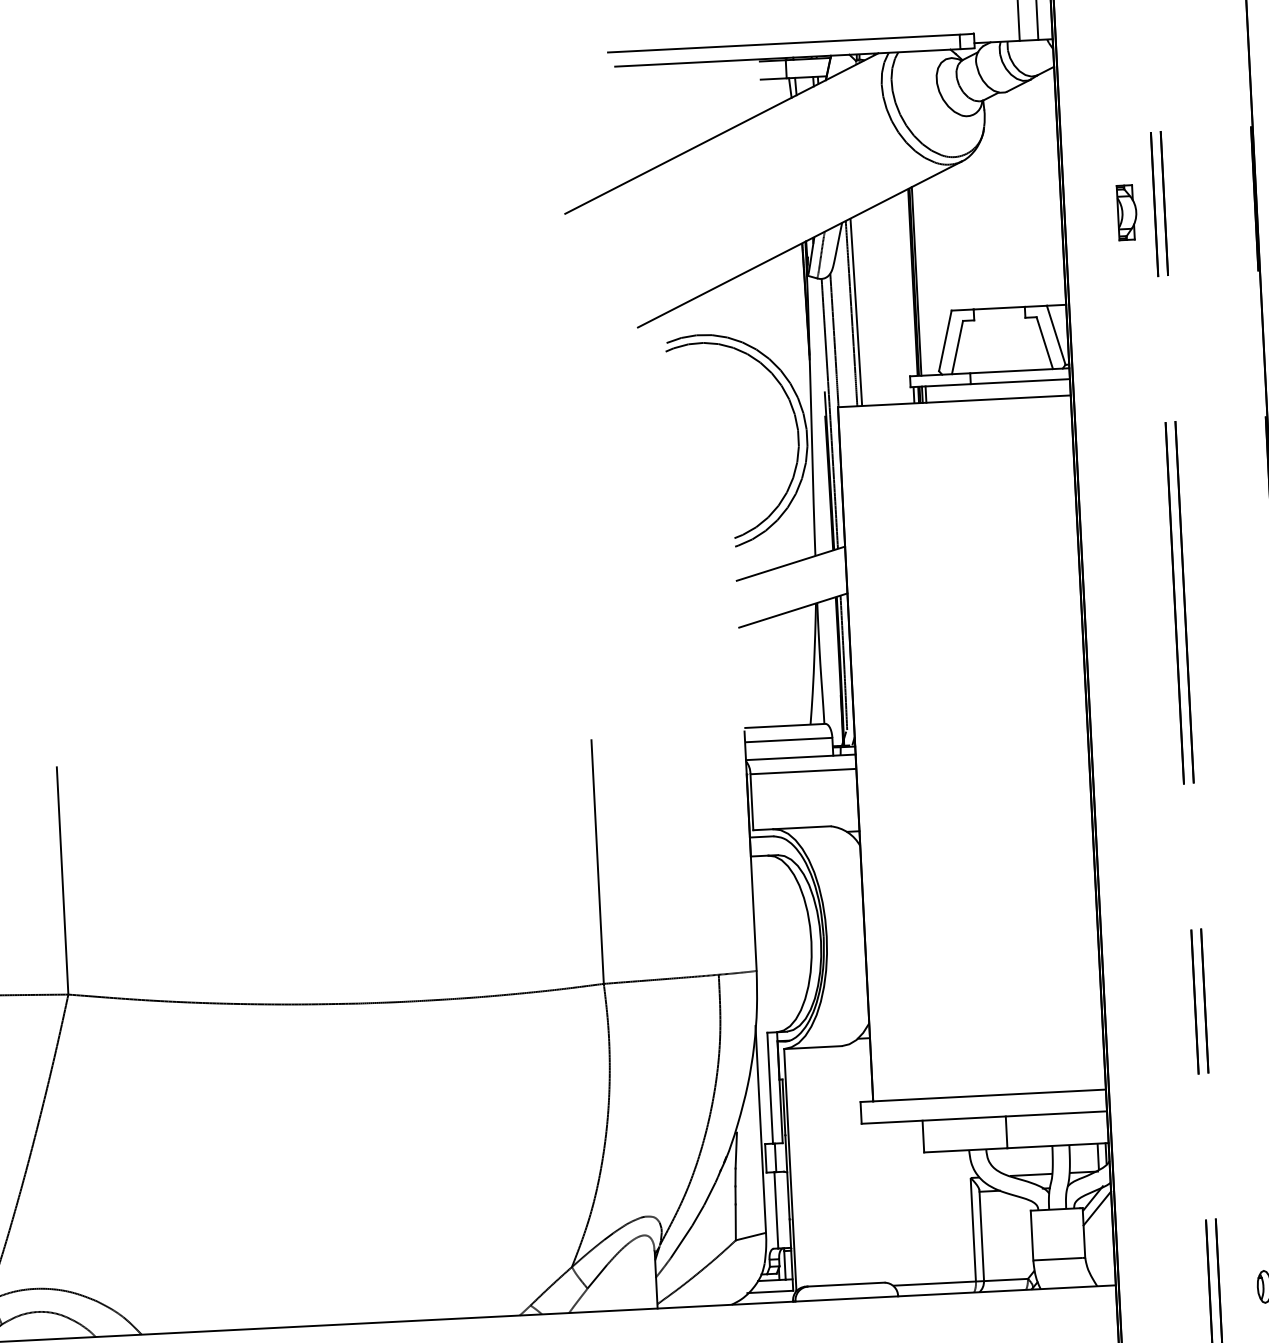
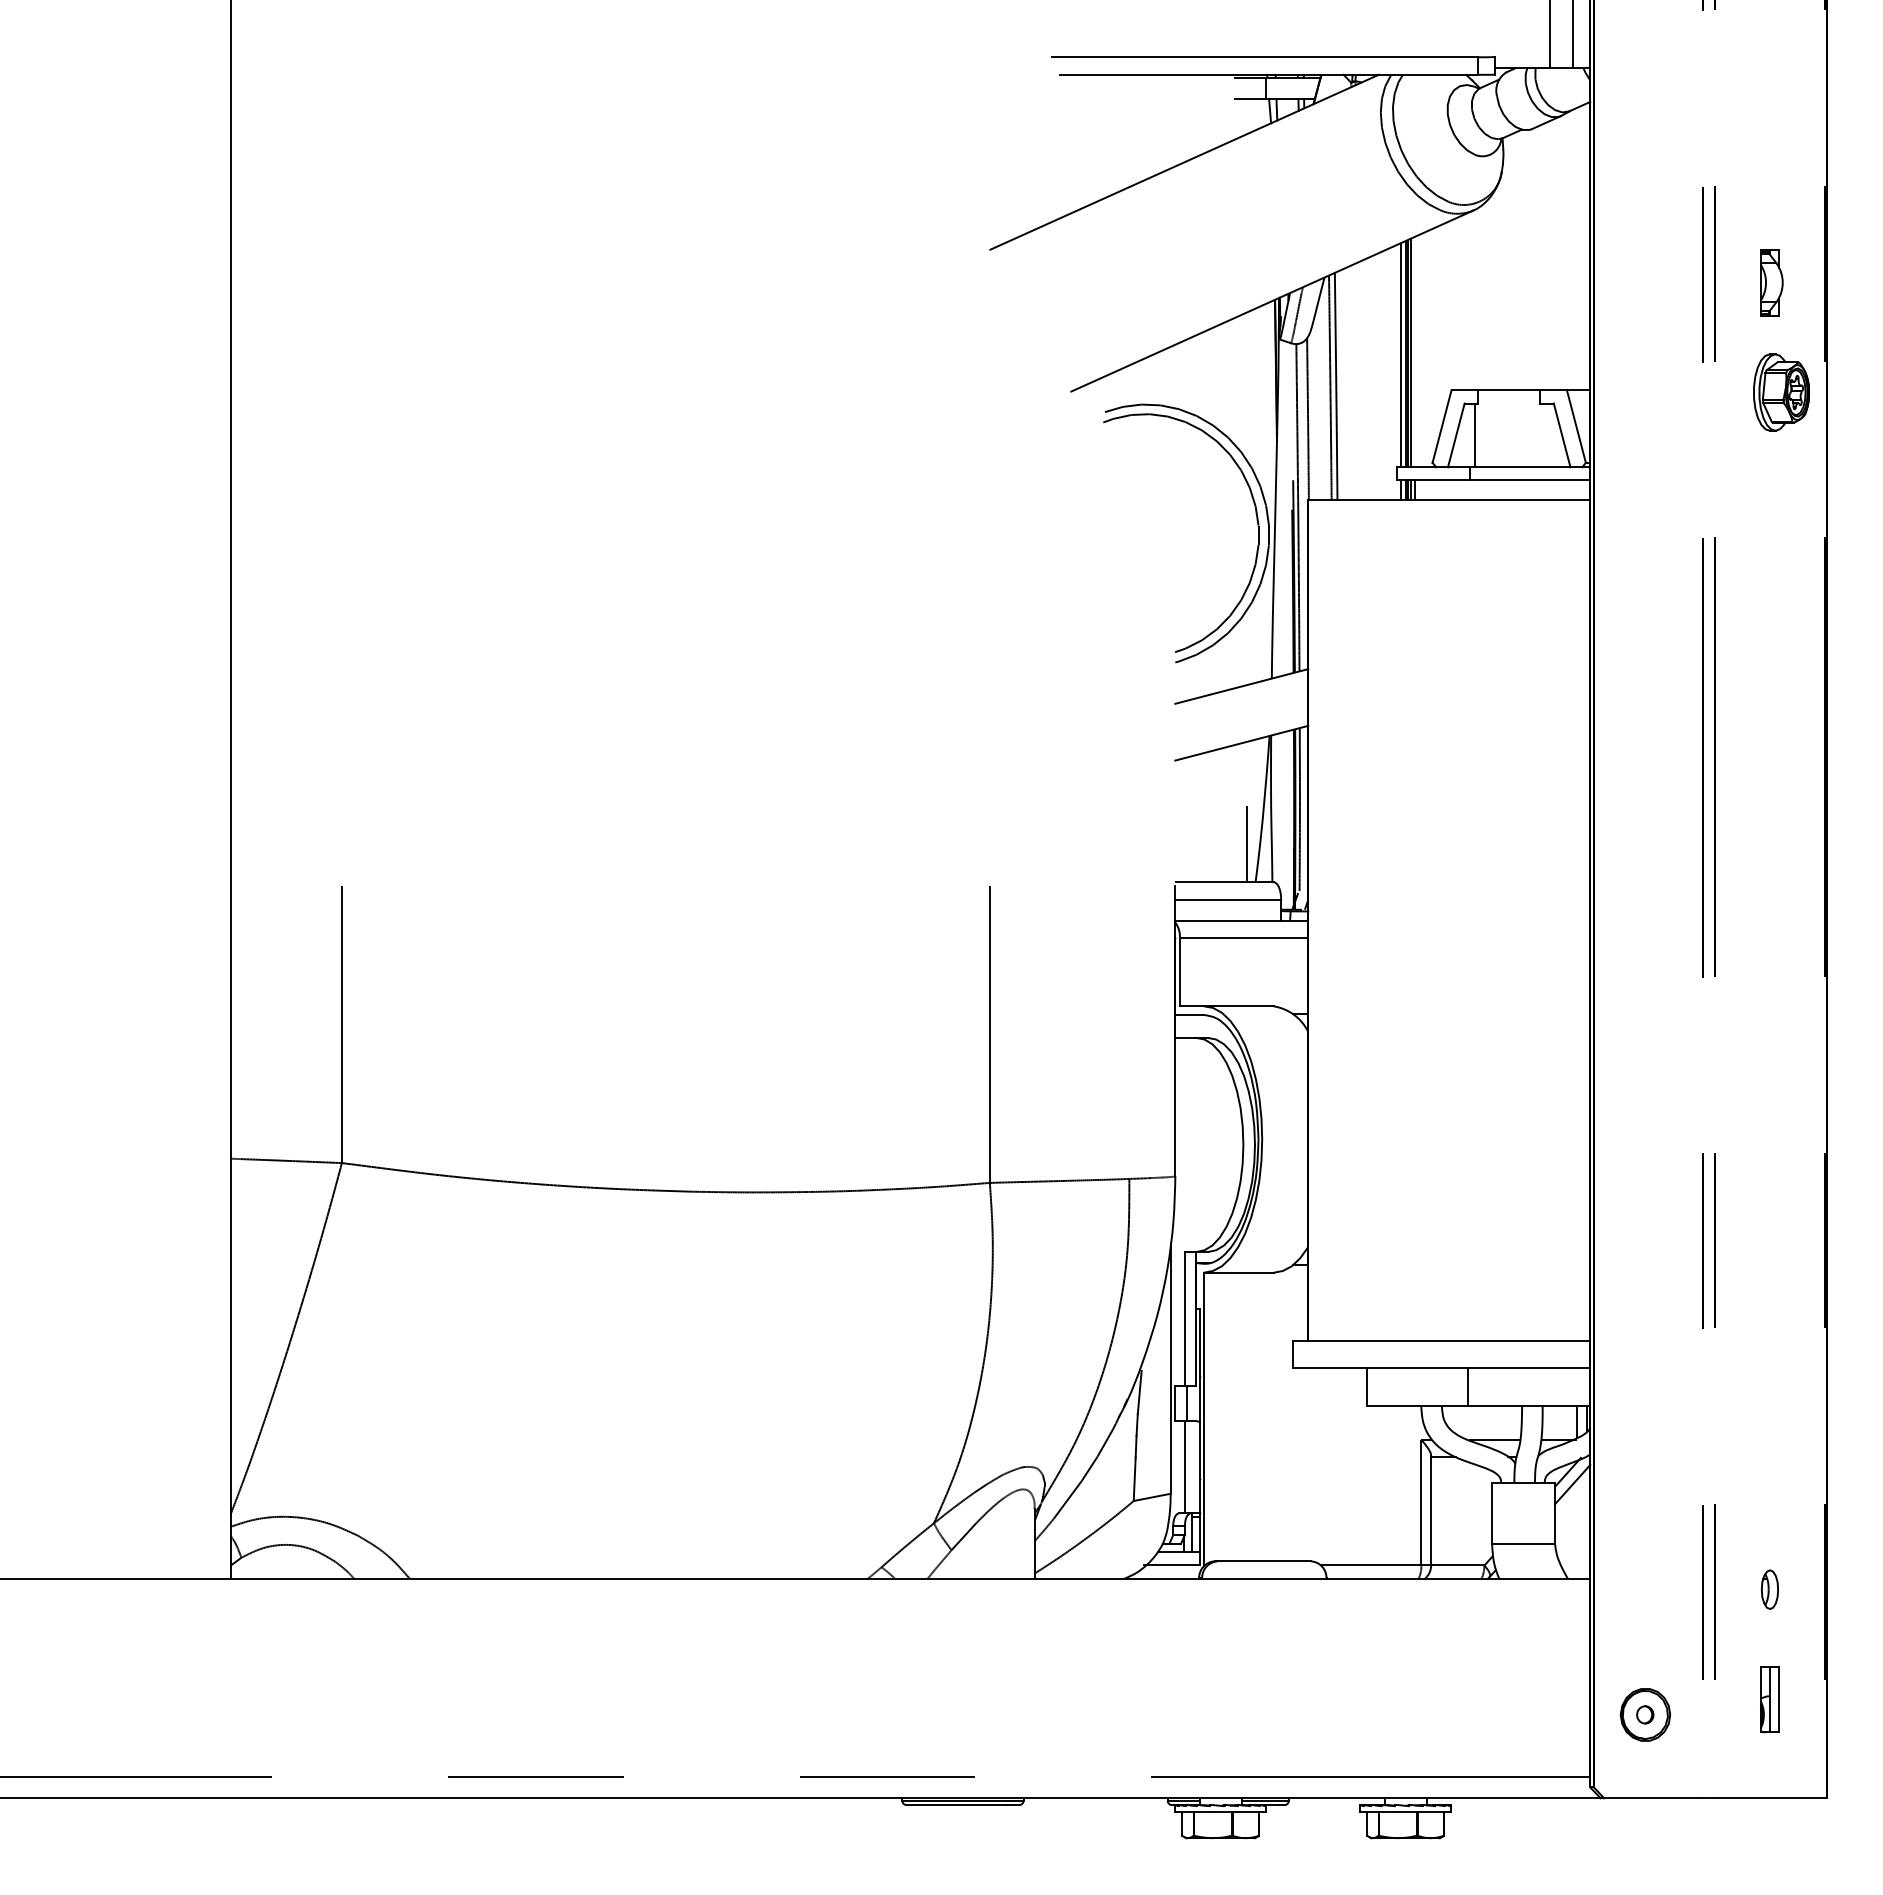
part: (1127, 212) -> (1771, 282), moved
line: (908, 283) -> (1400, 355), added
part: (1224, 298) -> (1781, 392), added
line: (973, 346) -> (1475, 435), added
line: (801, 693) -> (1246, 844), added

